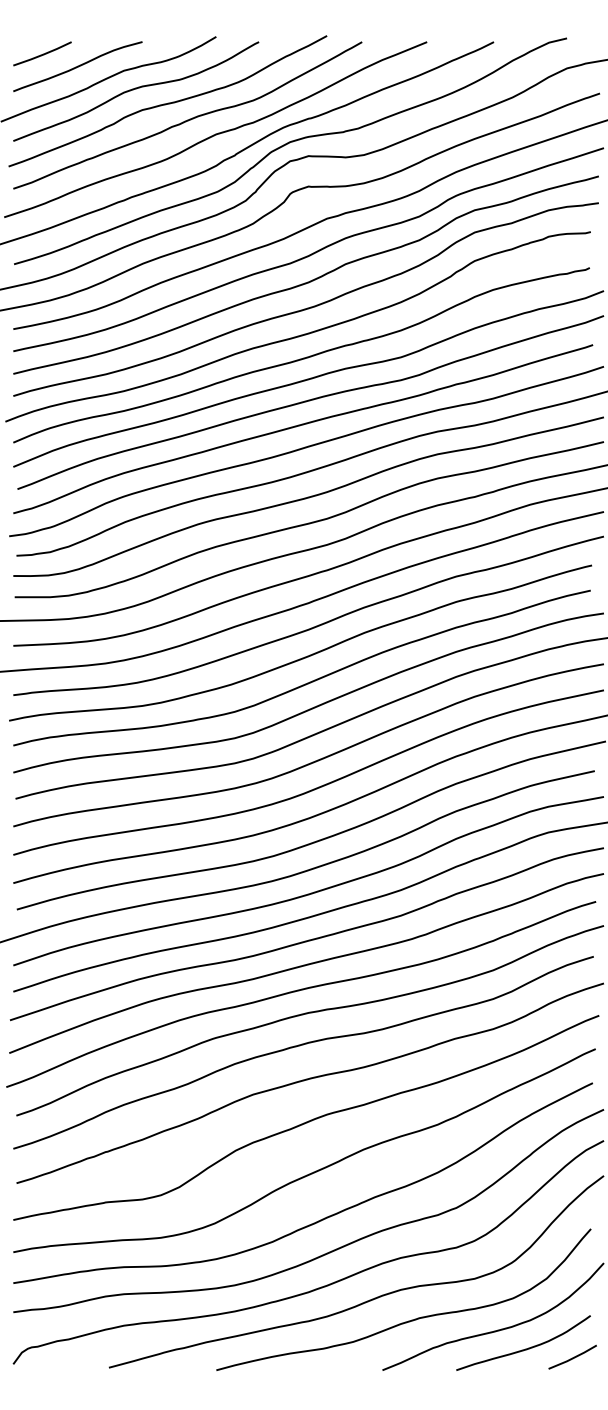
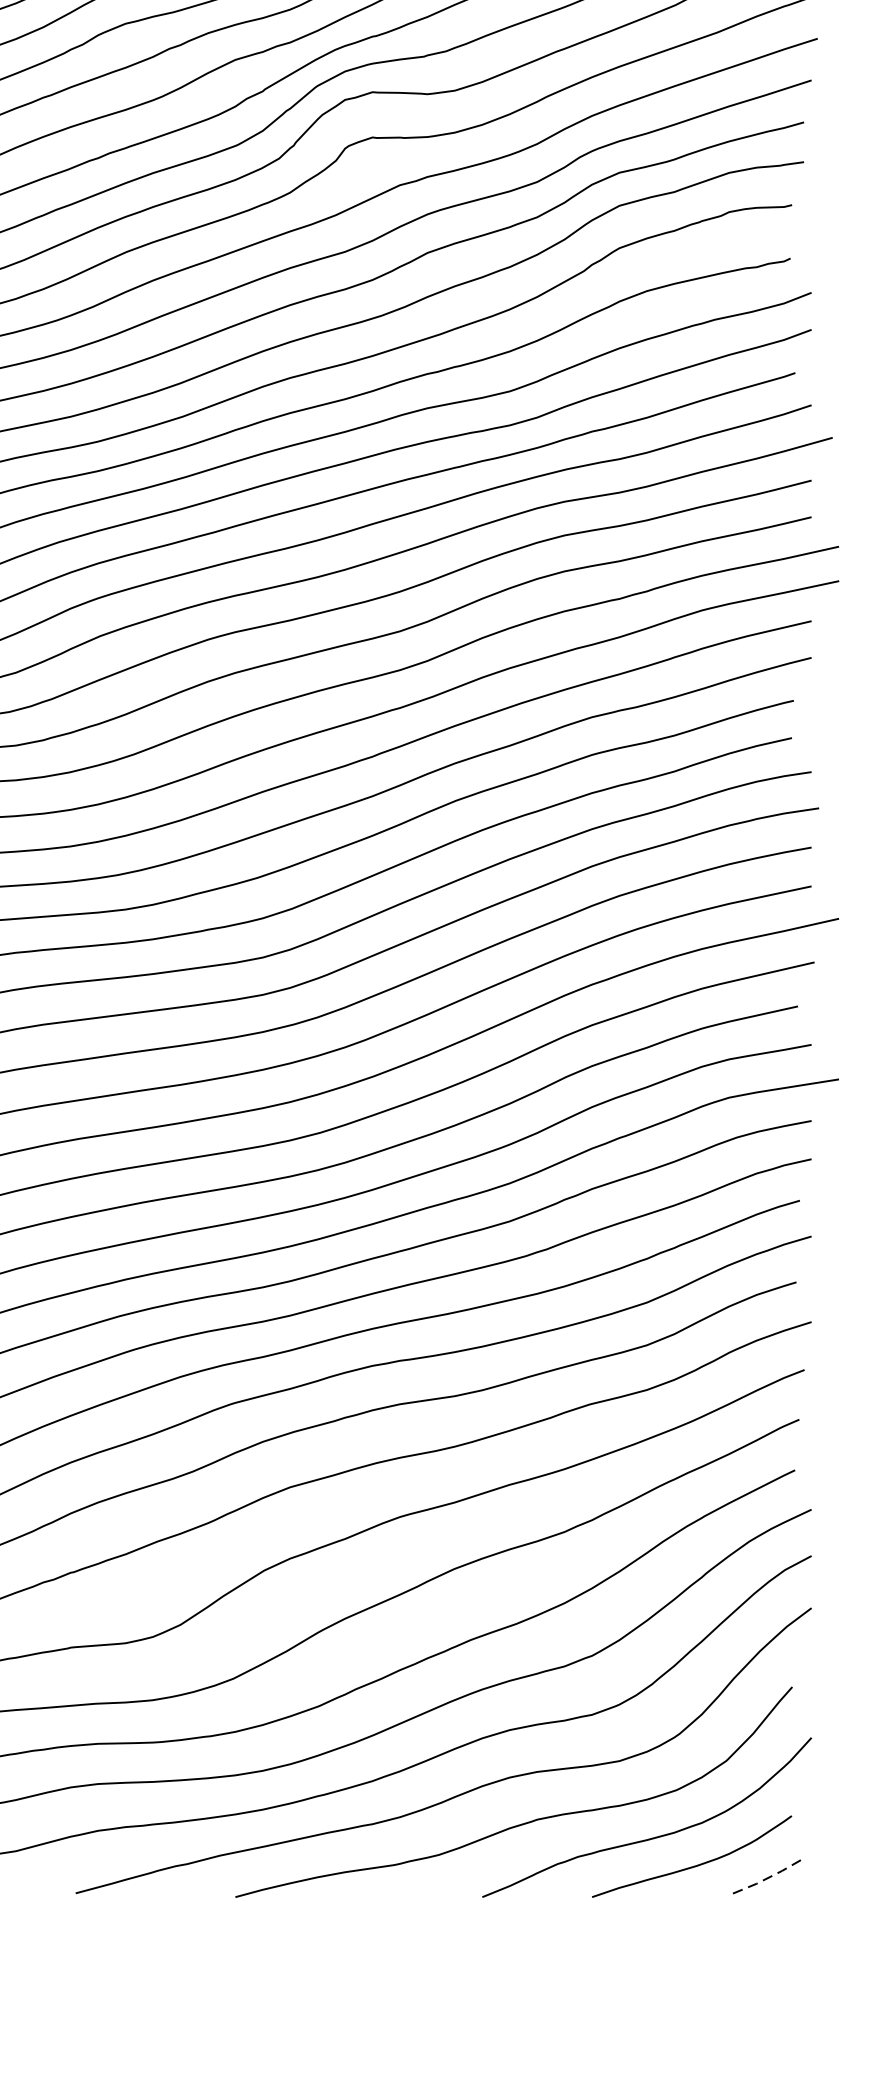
line: (573, 1358) -> (766, 1879), solid -> dashed

